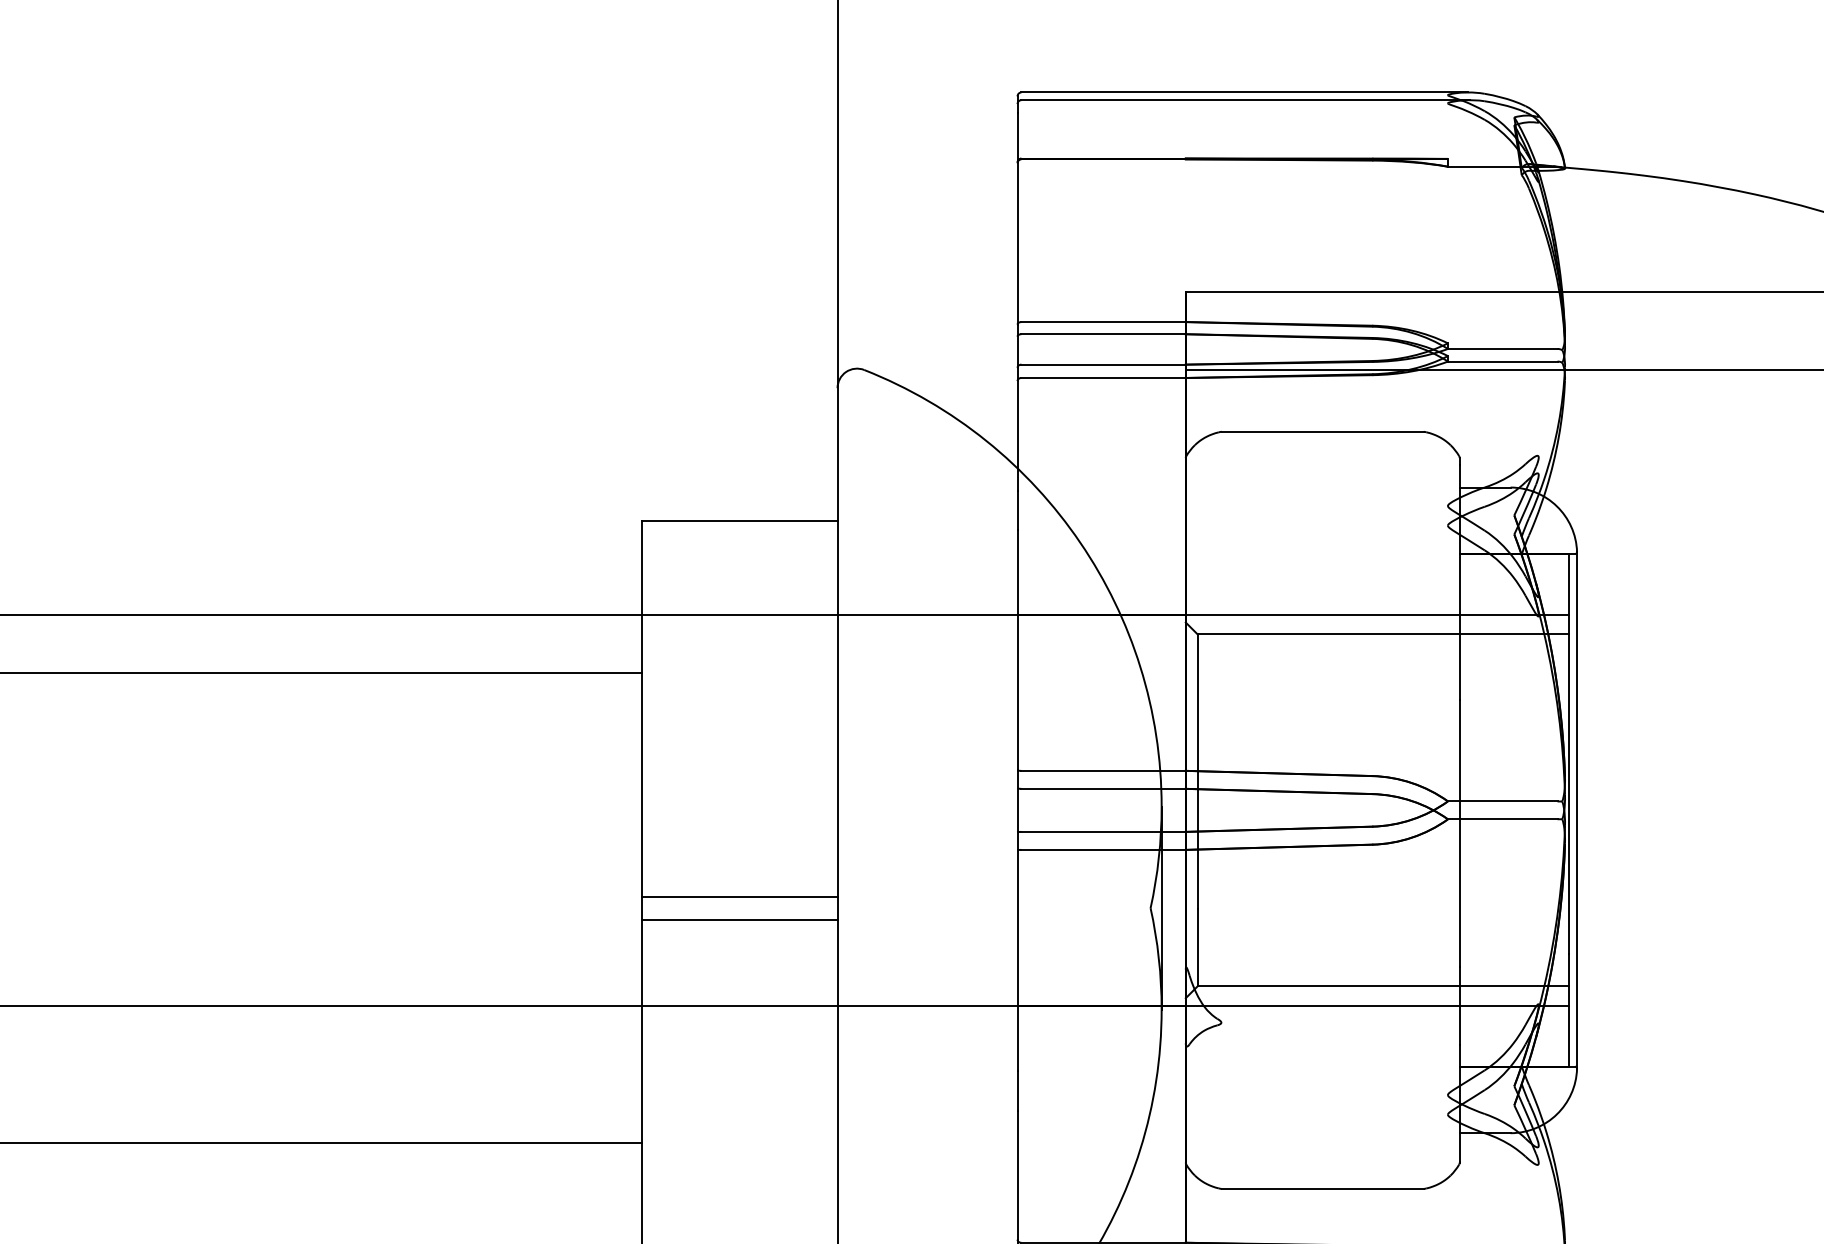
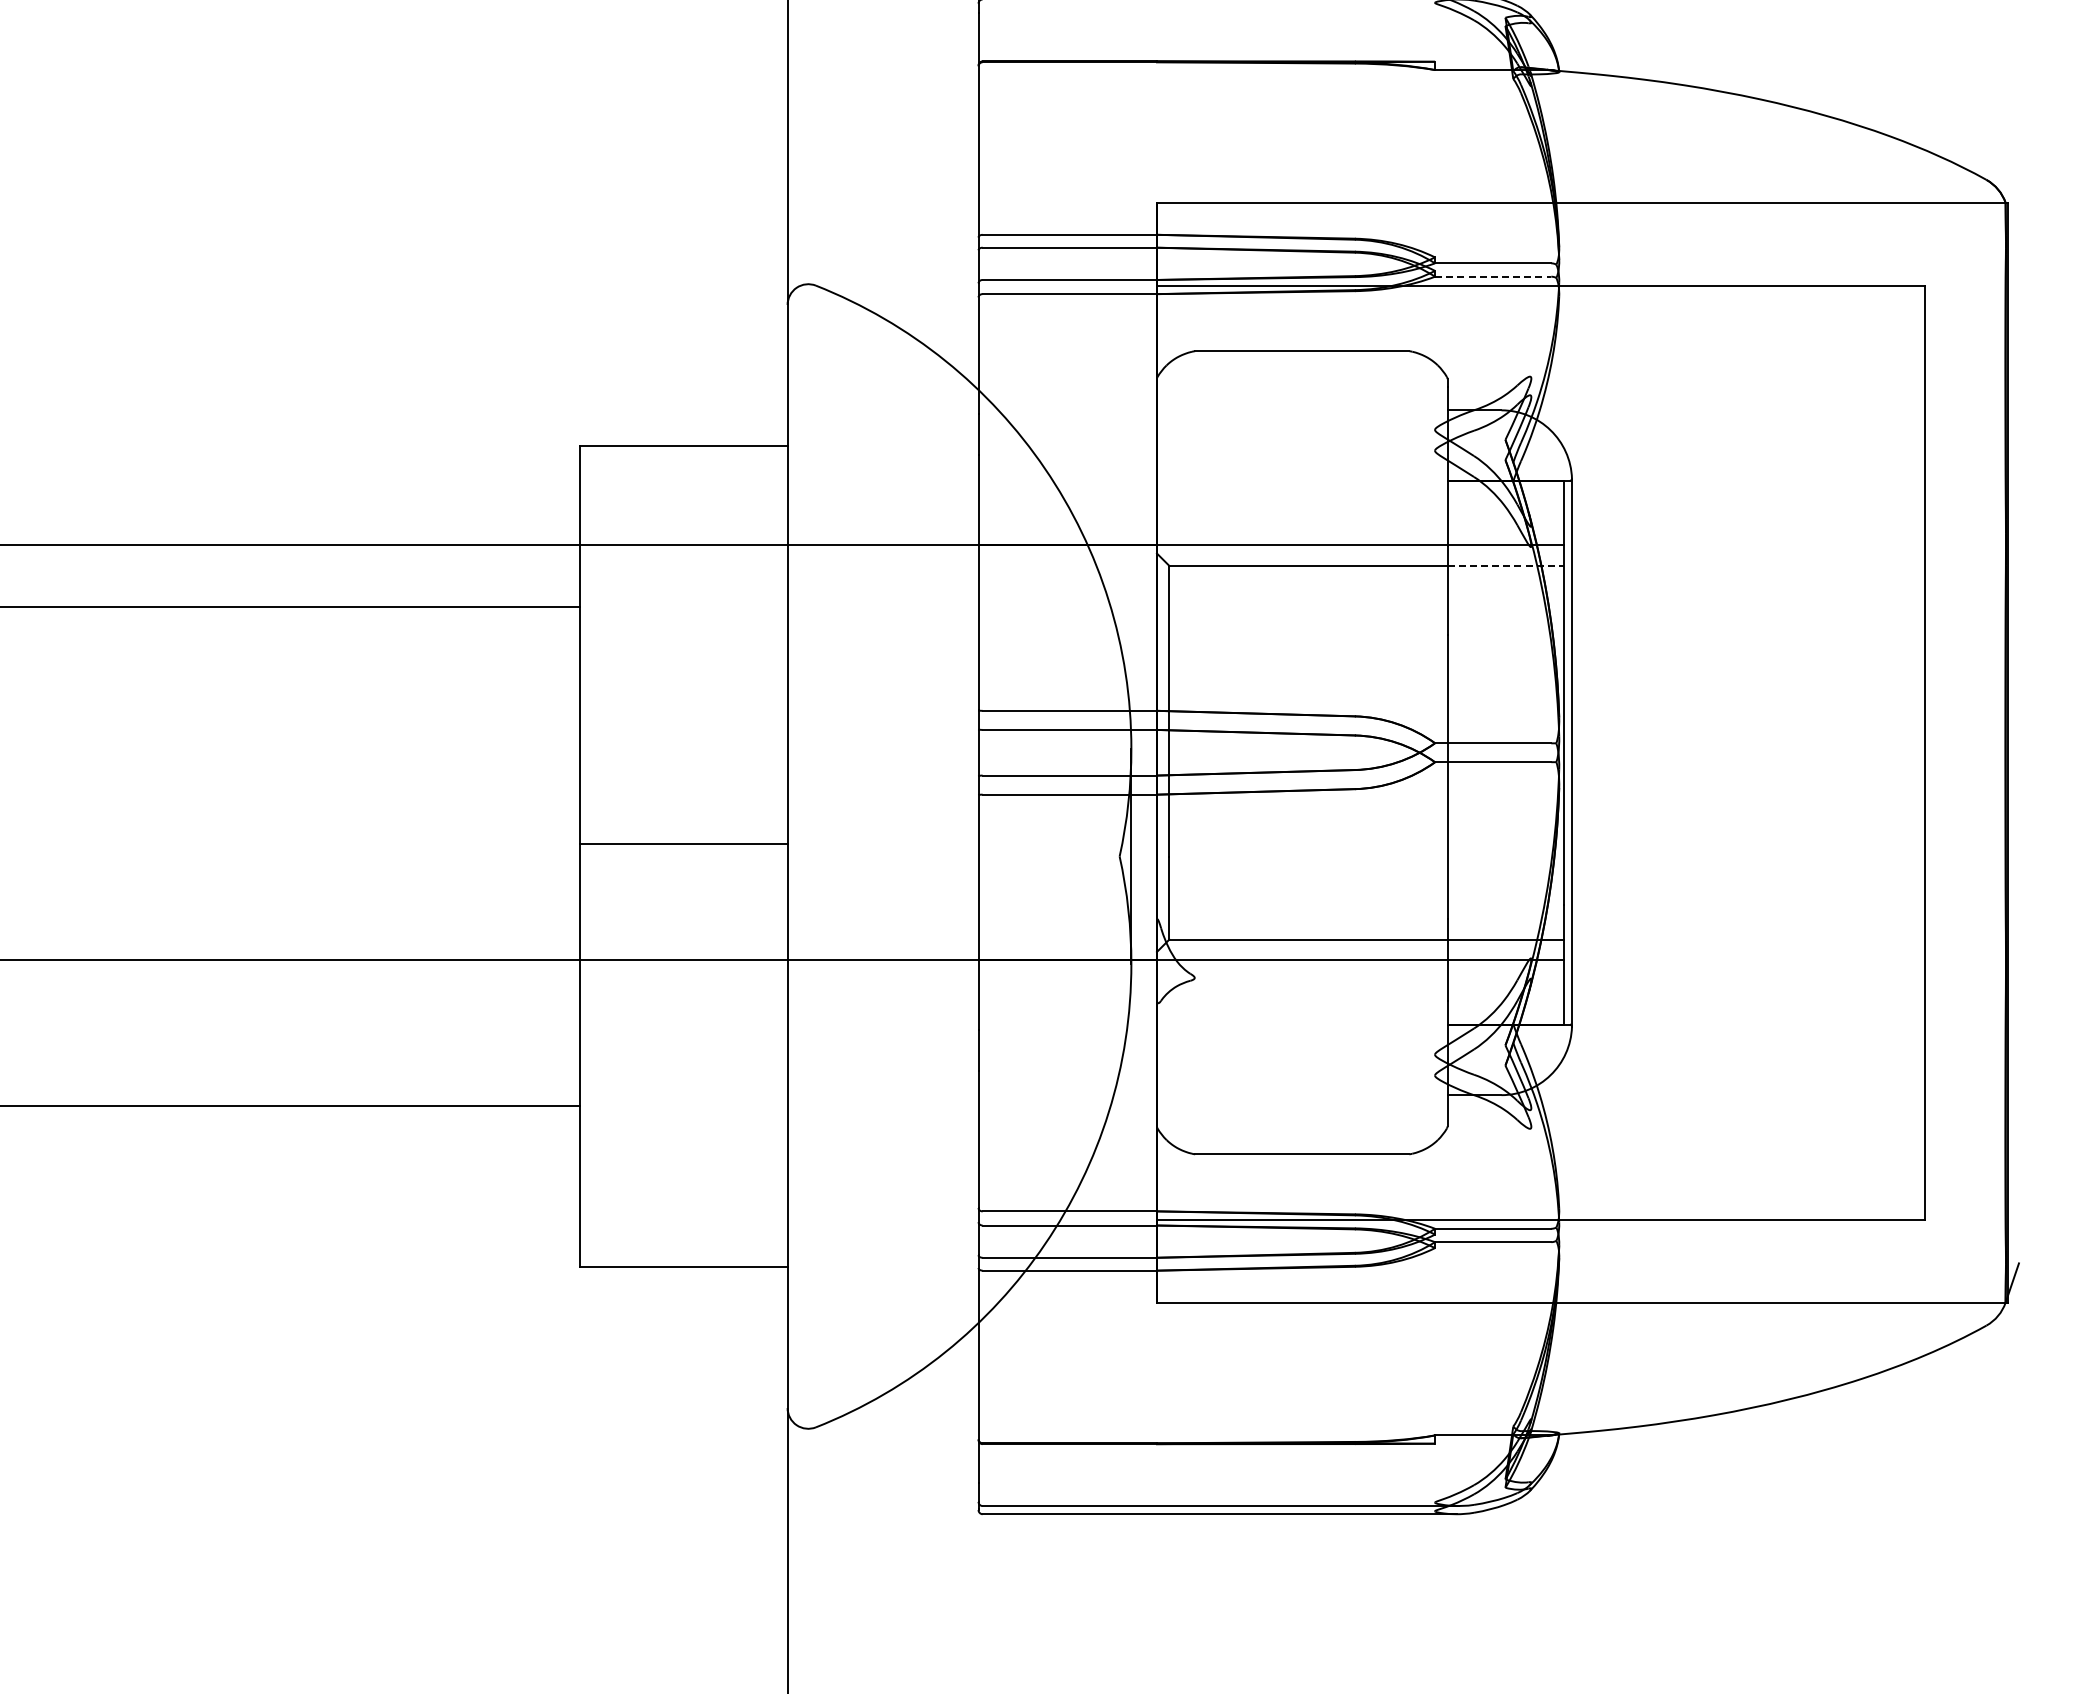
line: (1503, 361) -> (1493, 276), solid -> dashed
line: (1515, 633) -> (1506, 565), solid -> dashed
line: (739, 919) -> (683, 868), removed

